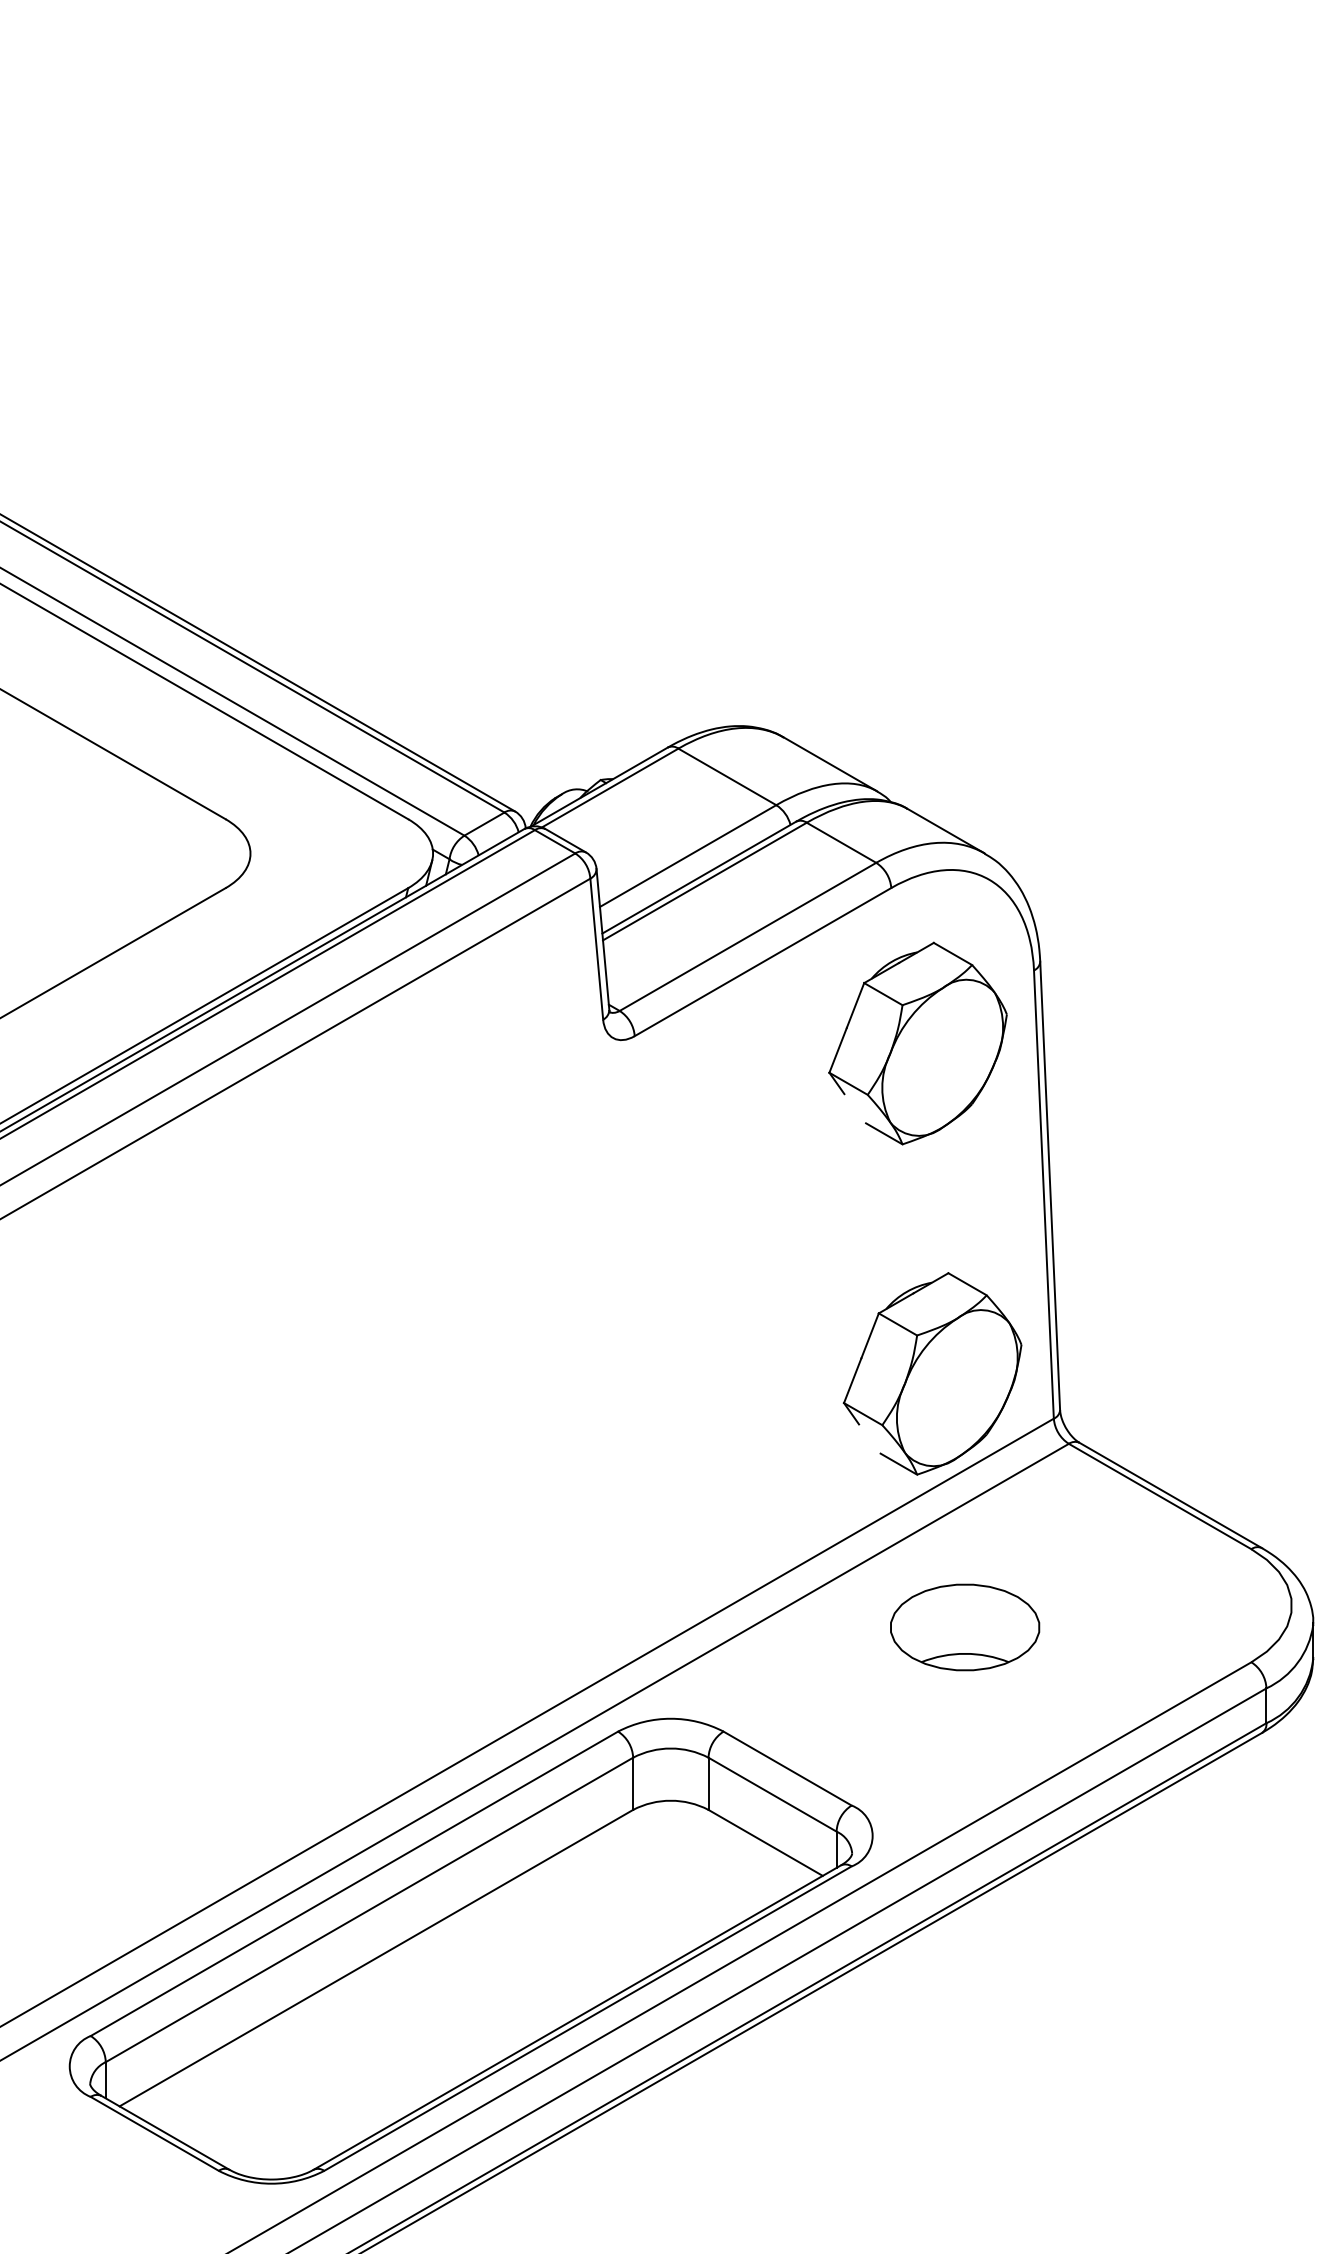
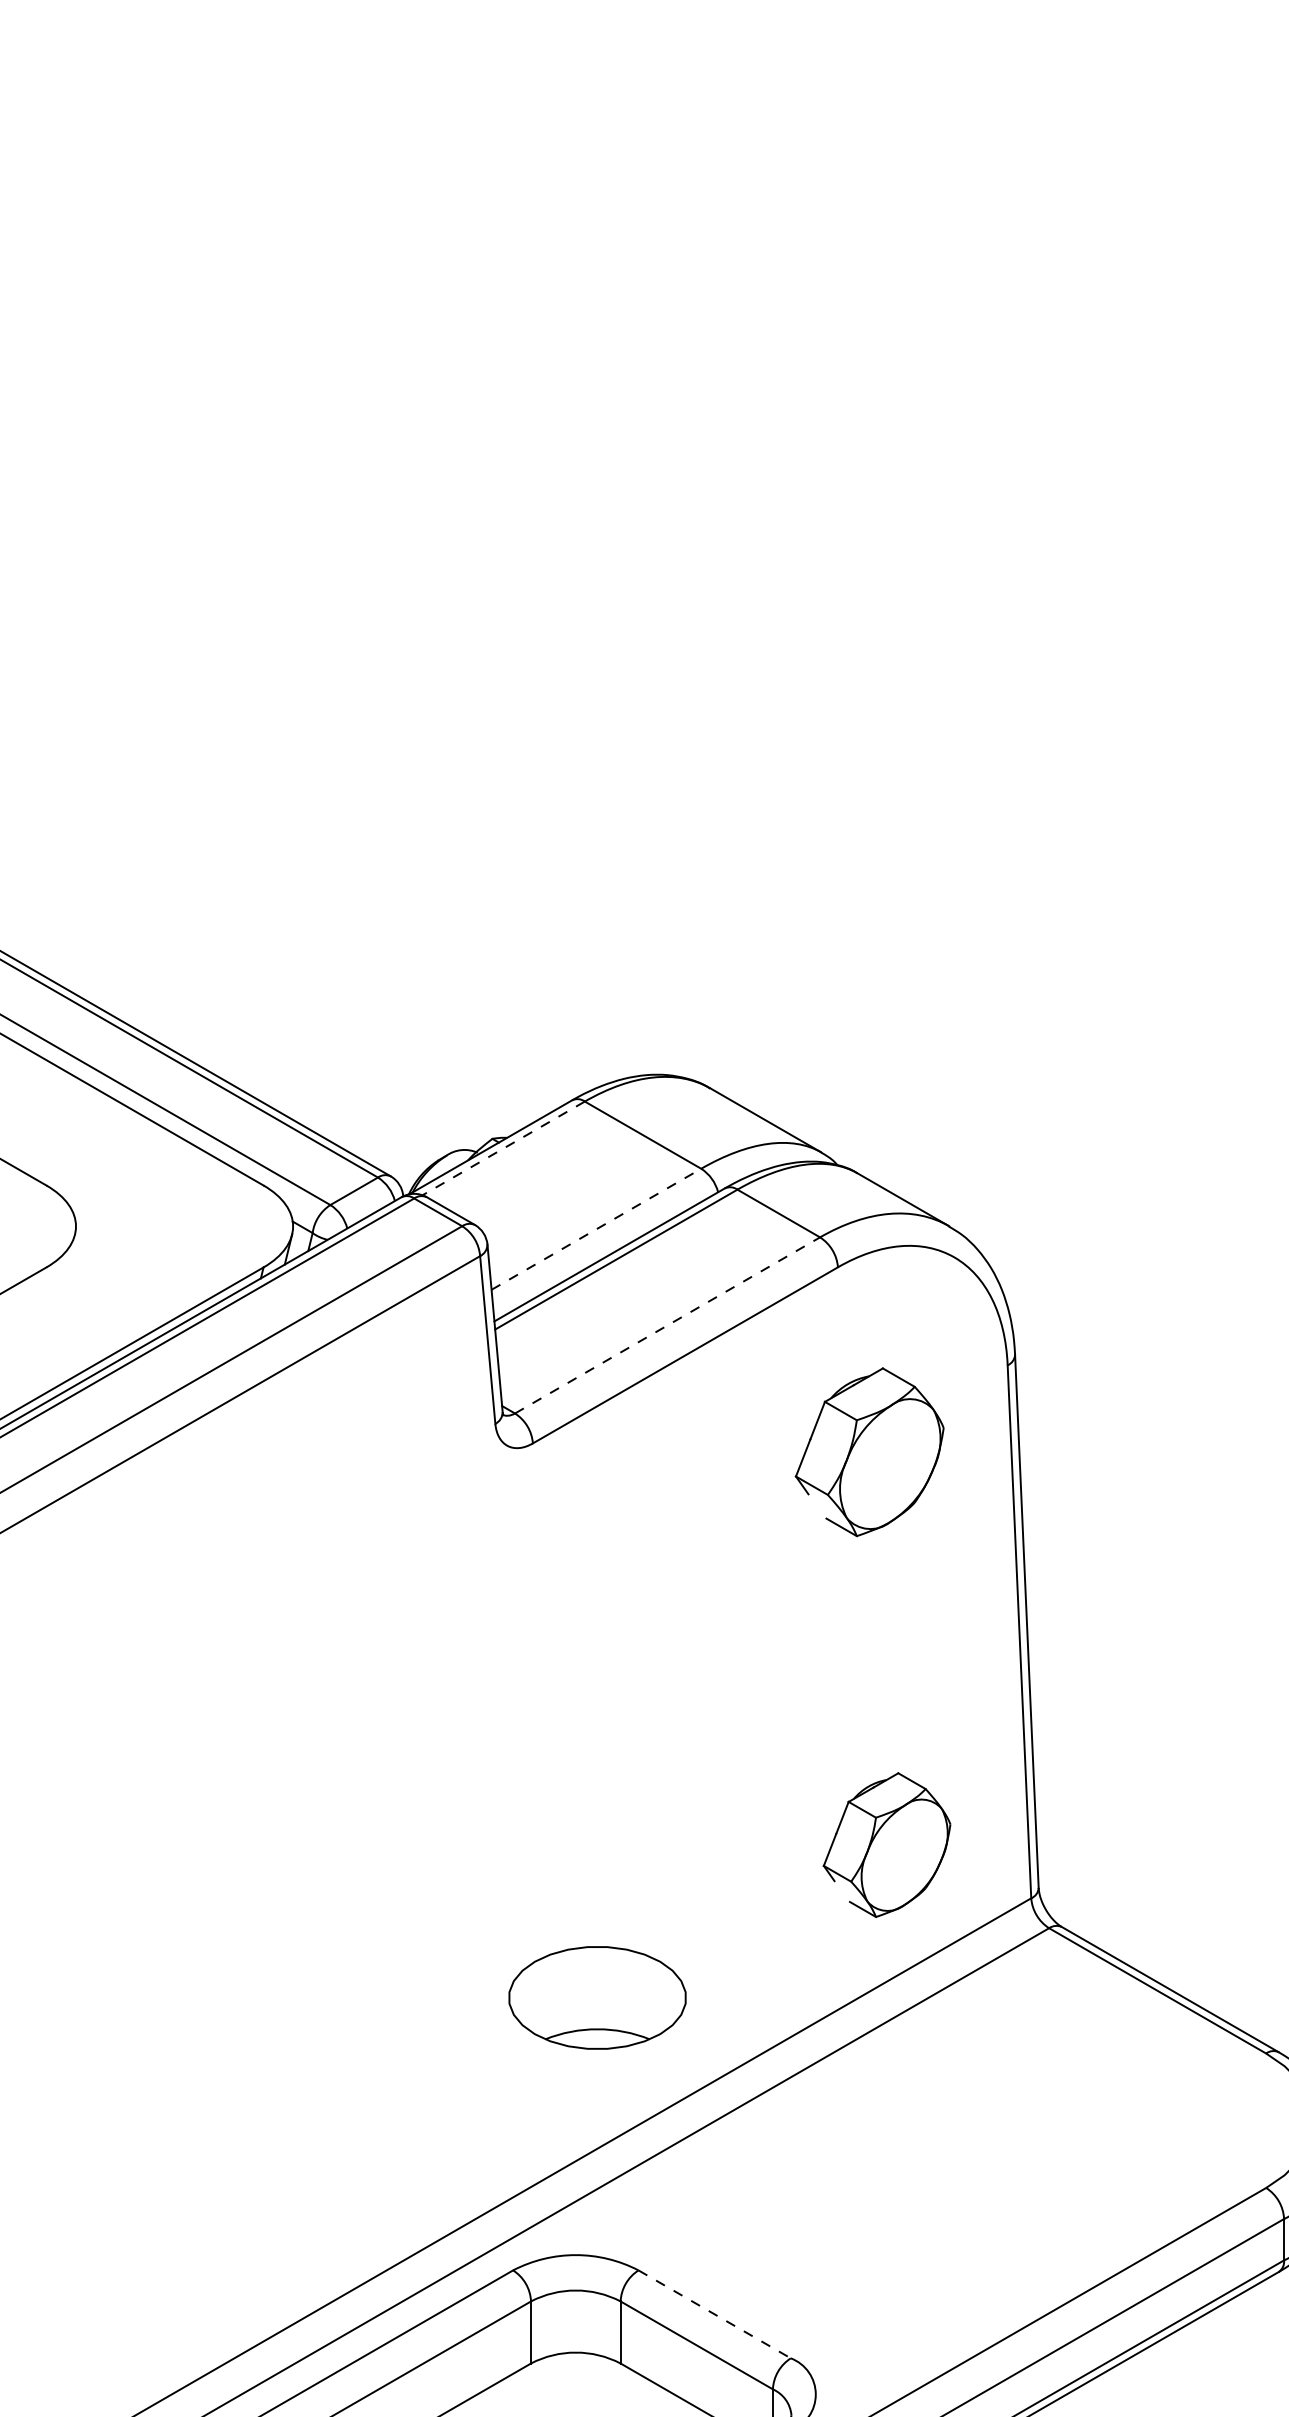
line: (610, 788) -> (504, 1148), solid -> dashed
line: (688, 856) -> (596, 1229), solid -> dashed
line: (748, 936) -> (668, 1324), solid -> dashed
part: (917, 1043) -> (869, 1452), size x0.7
part: (932, 1373) -> (886, 1844), size x0.6
part: (965, 1627) -> (598, 1997), moved
line: (787, 1768) -> (714, 2314), solid -> dashed

